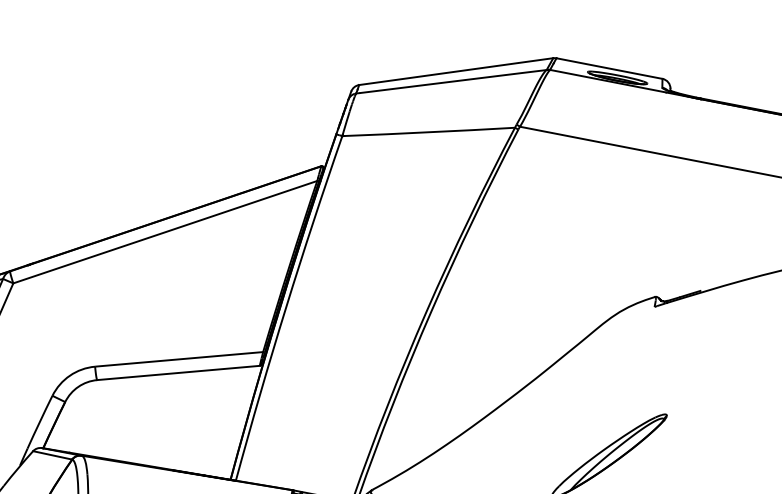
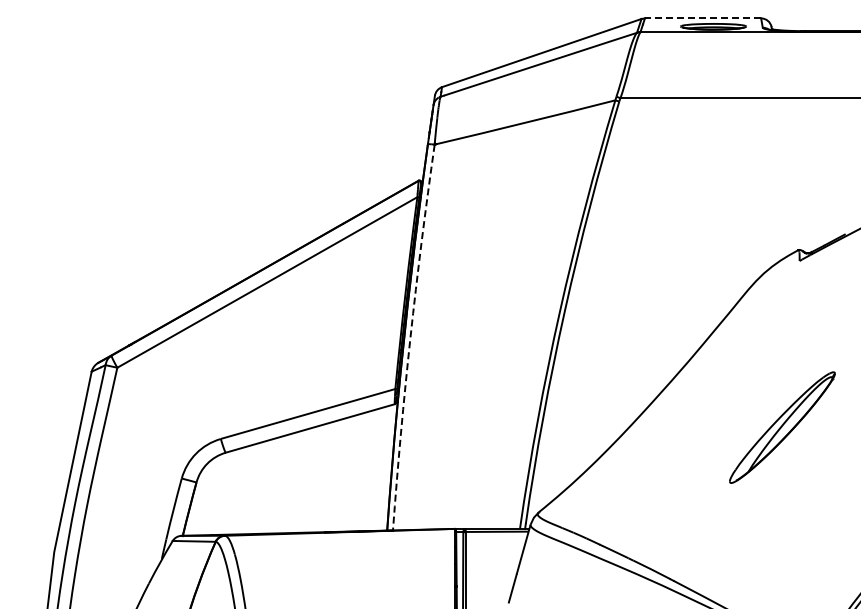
line: (608, 68) -> (702, 18), solid -> dashed
arc: (286, 307) -> (410, 337), solid -> dashed

